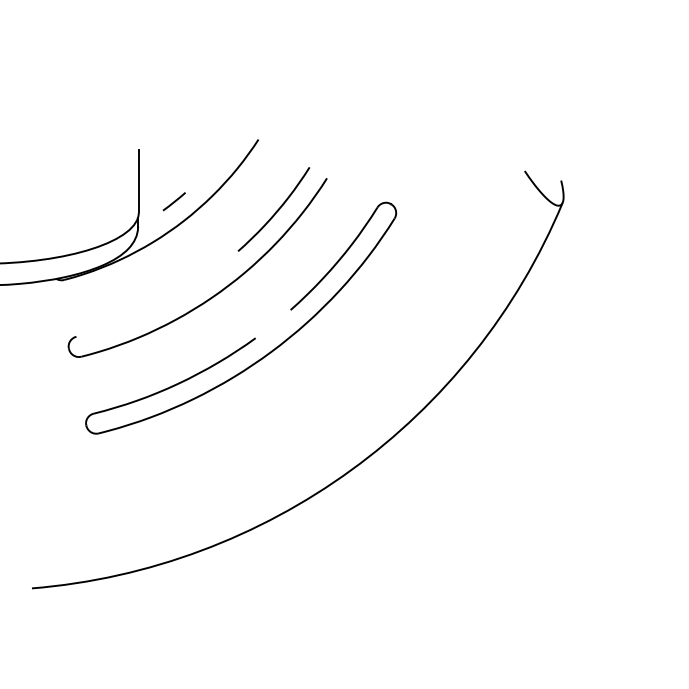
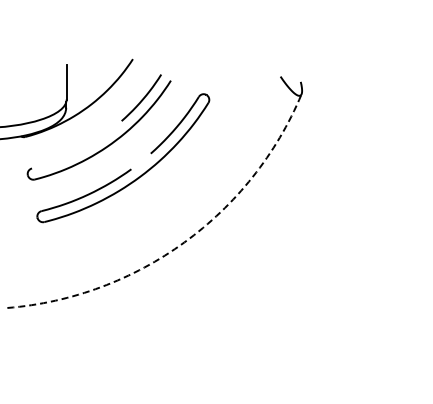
line: (172, 201) -> (85, 93), removed
arc: (351, 470) -> (184, 242), solid -> dashed

